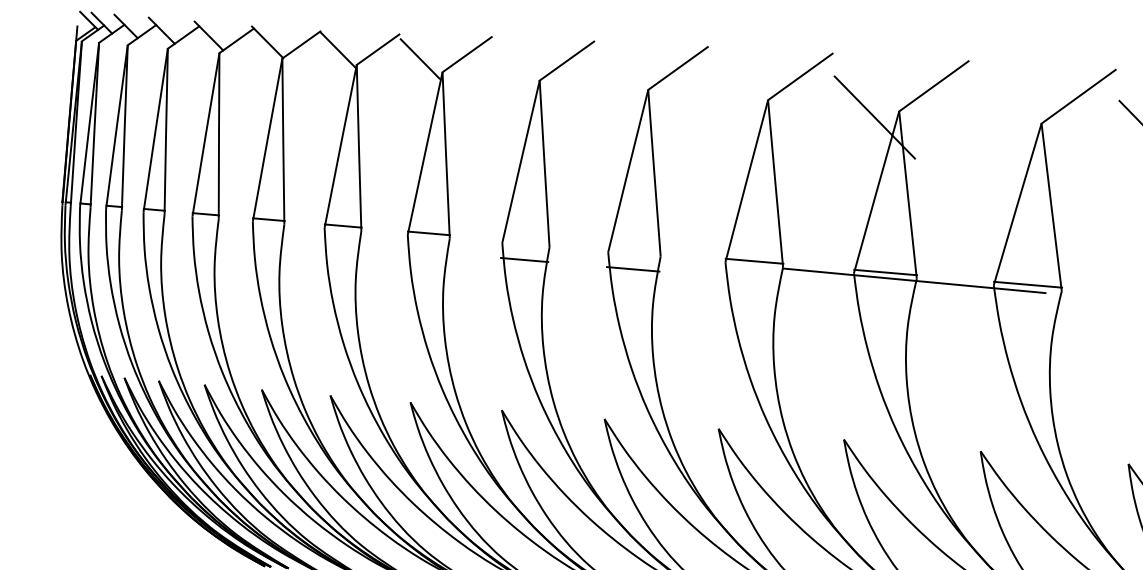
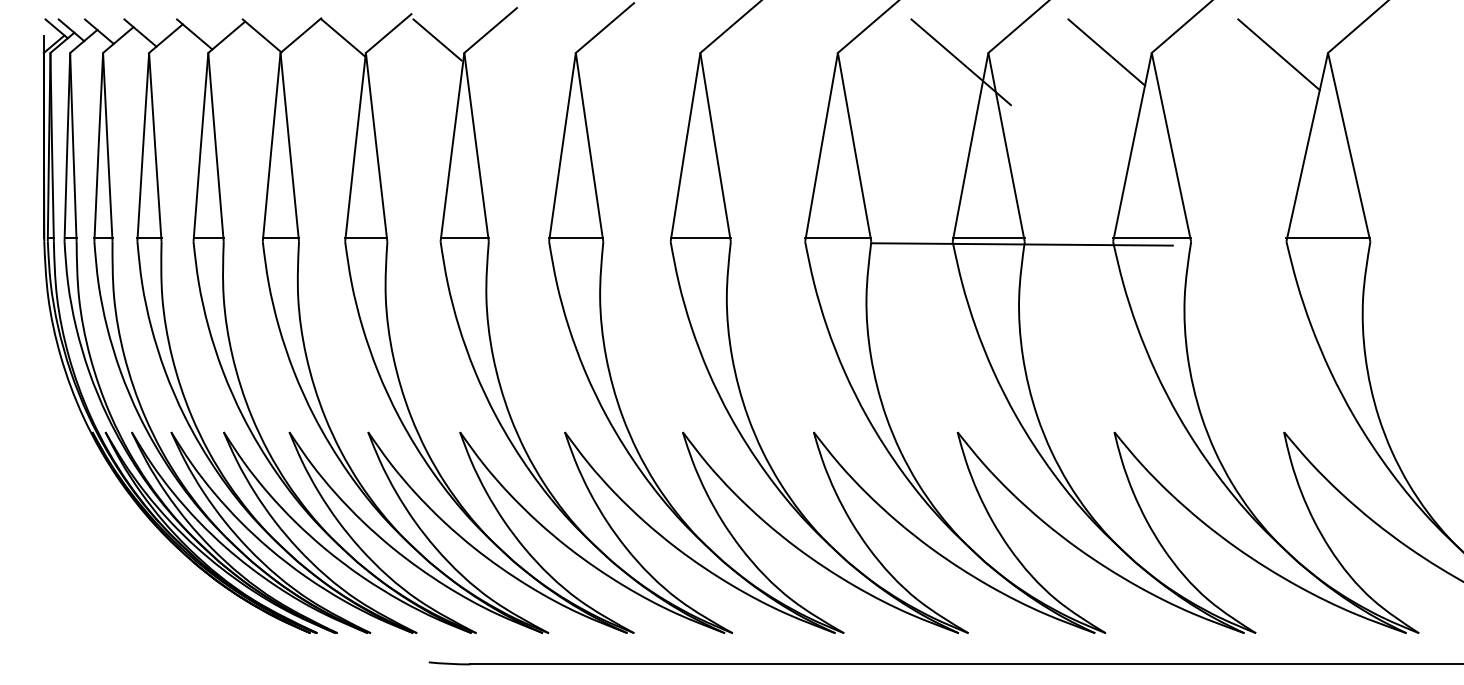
line: (1002, 119) -> (1106, 52), added
line: (524, 259) -> (576, 237), moved
line: (632, 269) -> (700, 237), moved

